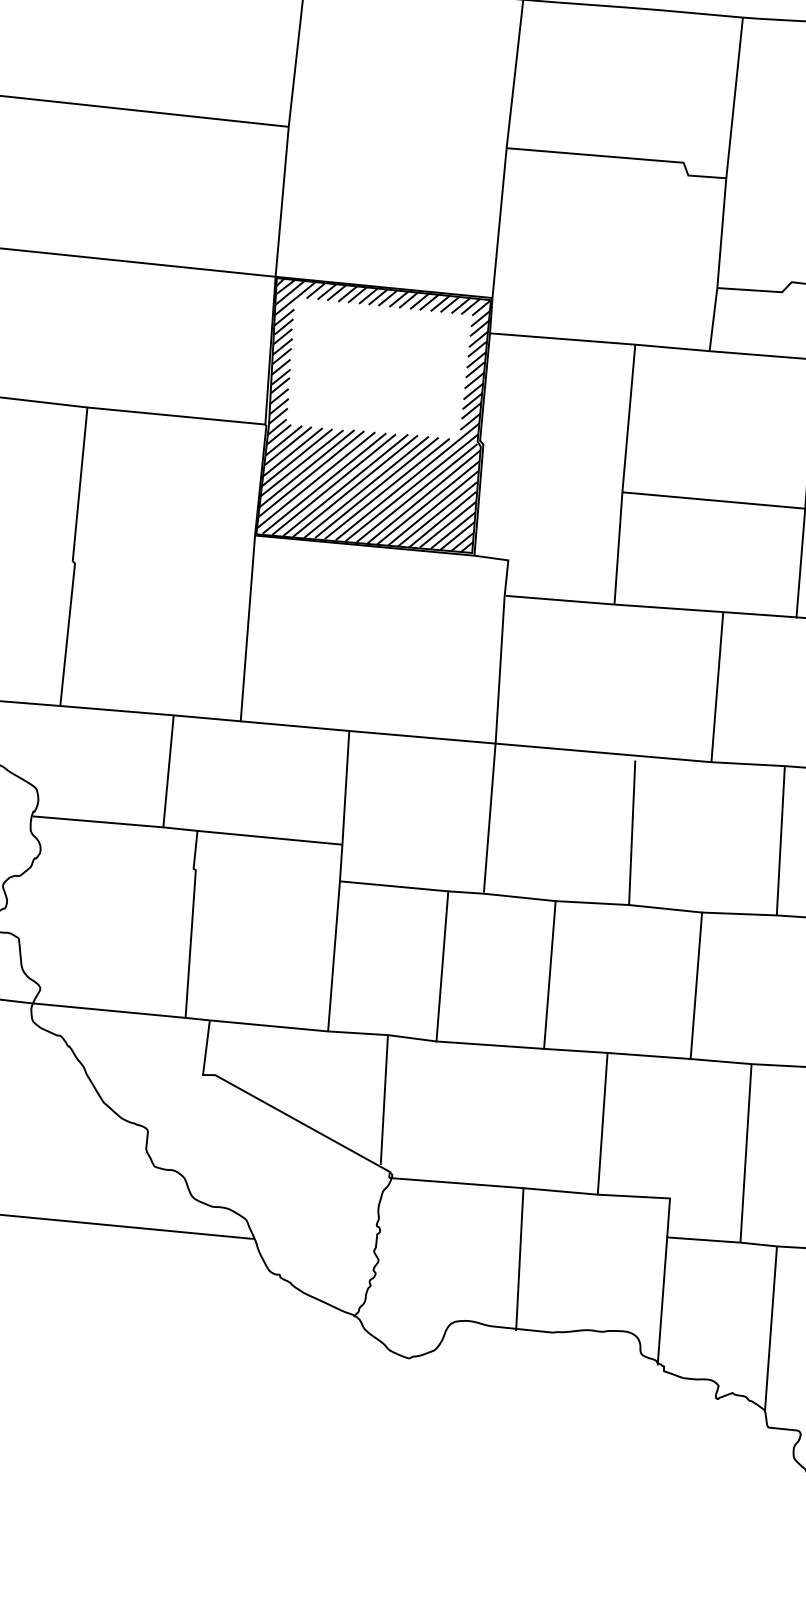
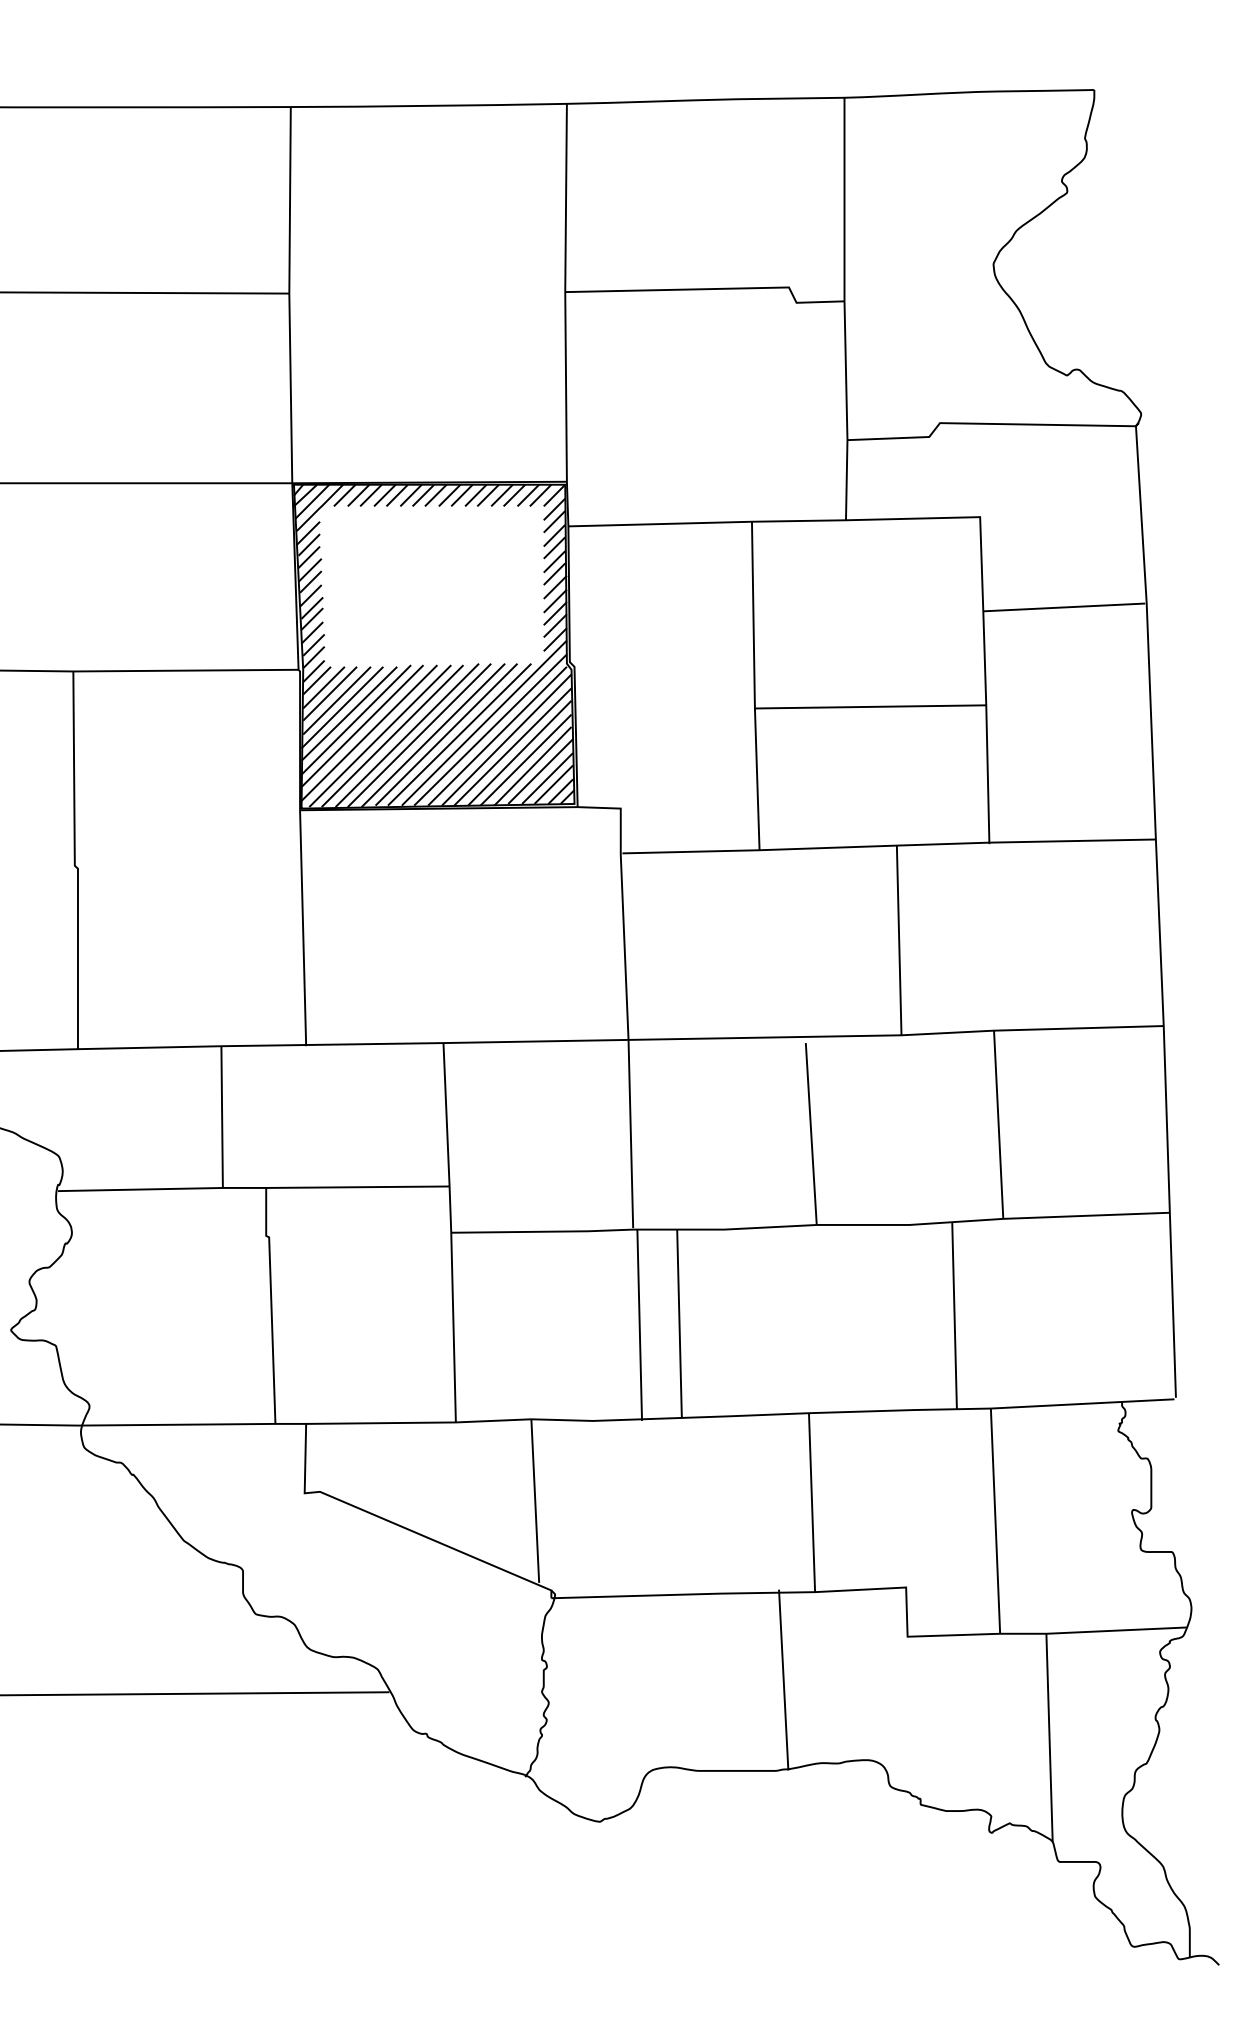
line: (442, 965) -> (639, 1324), moved
line: (549, 974) -> (679, 1323), moved
line: (696, 985) -> (954, 1316), moved
line: (519, 1258) -> (783, 1679), moved
line: (662, 1300) -> (909, 1716), removed

